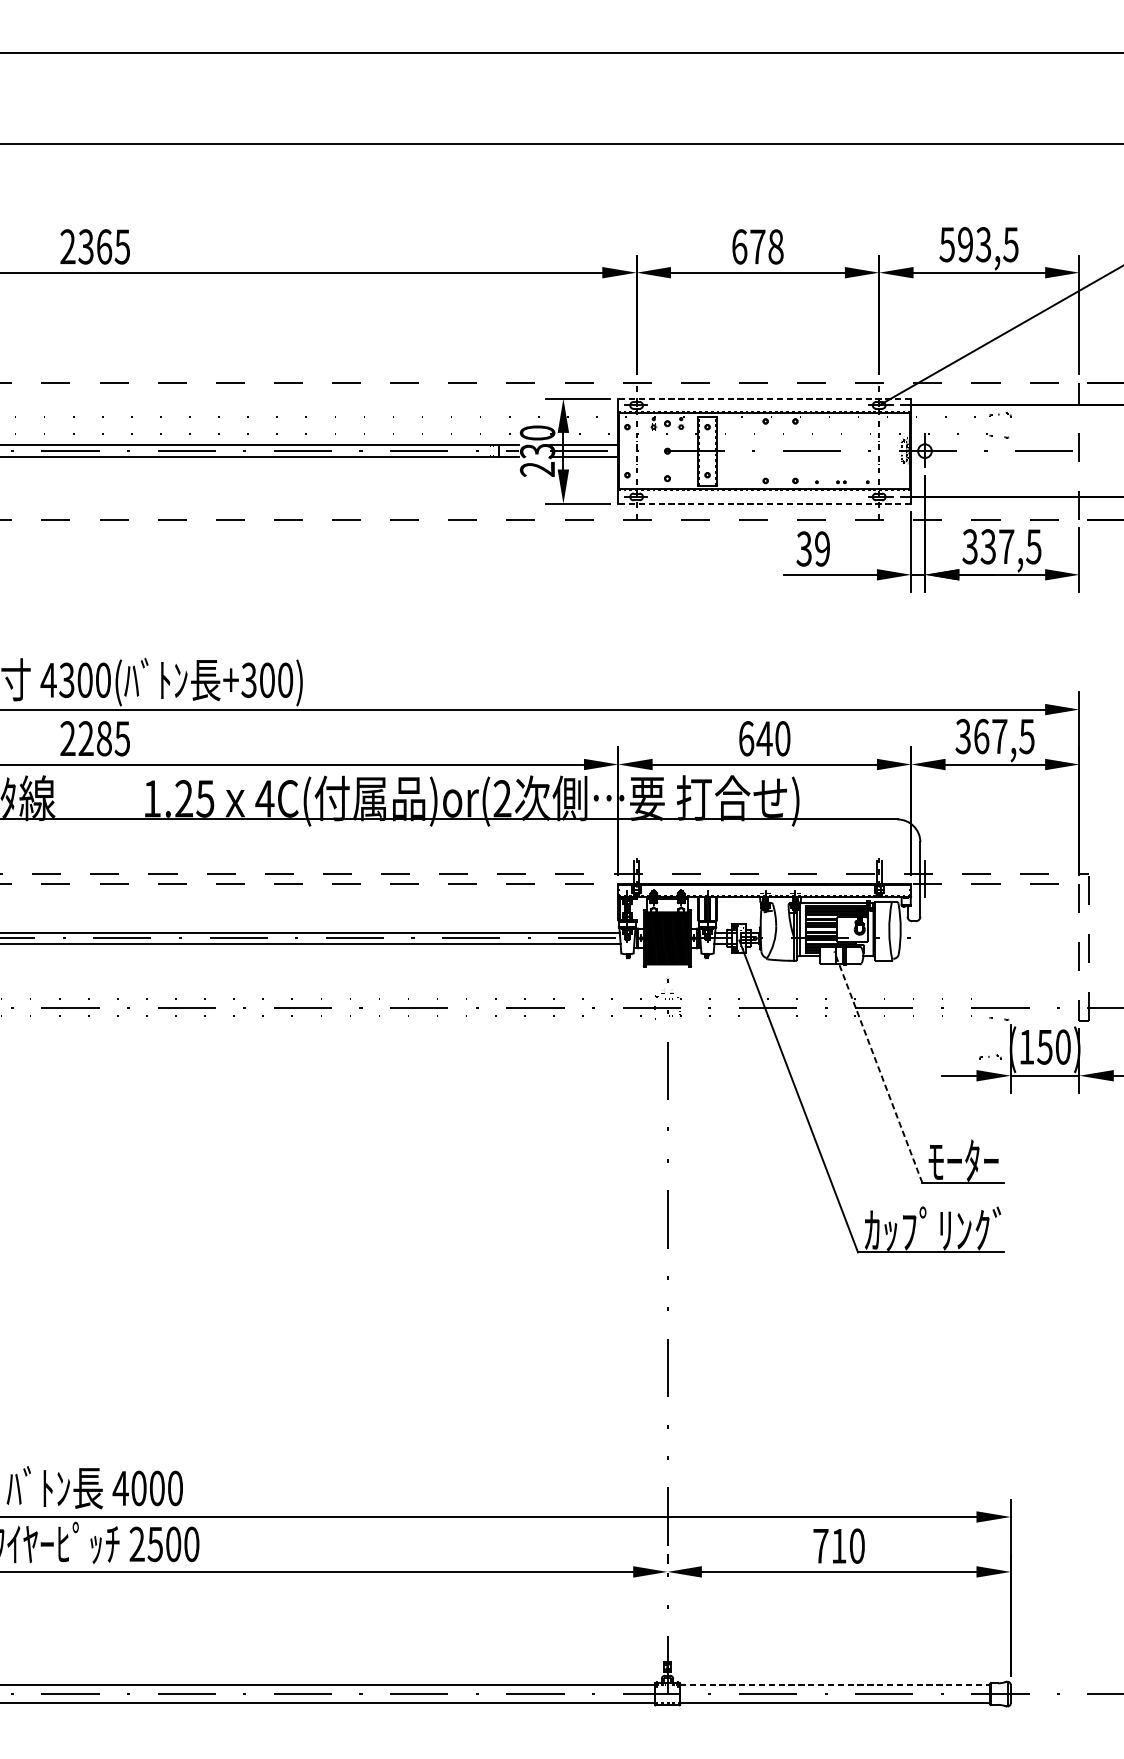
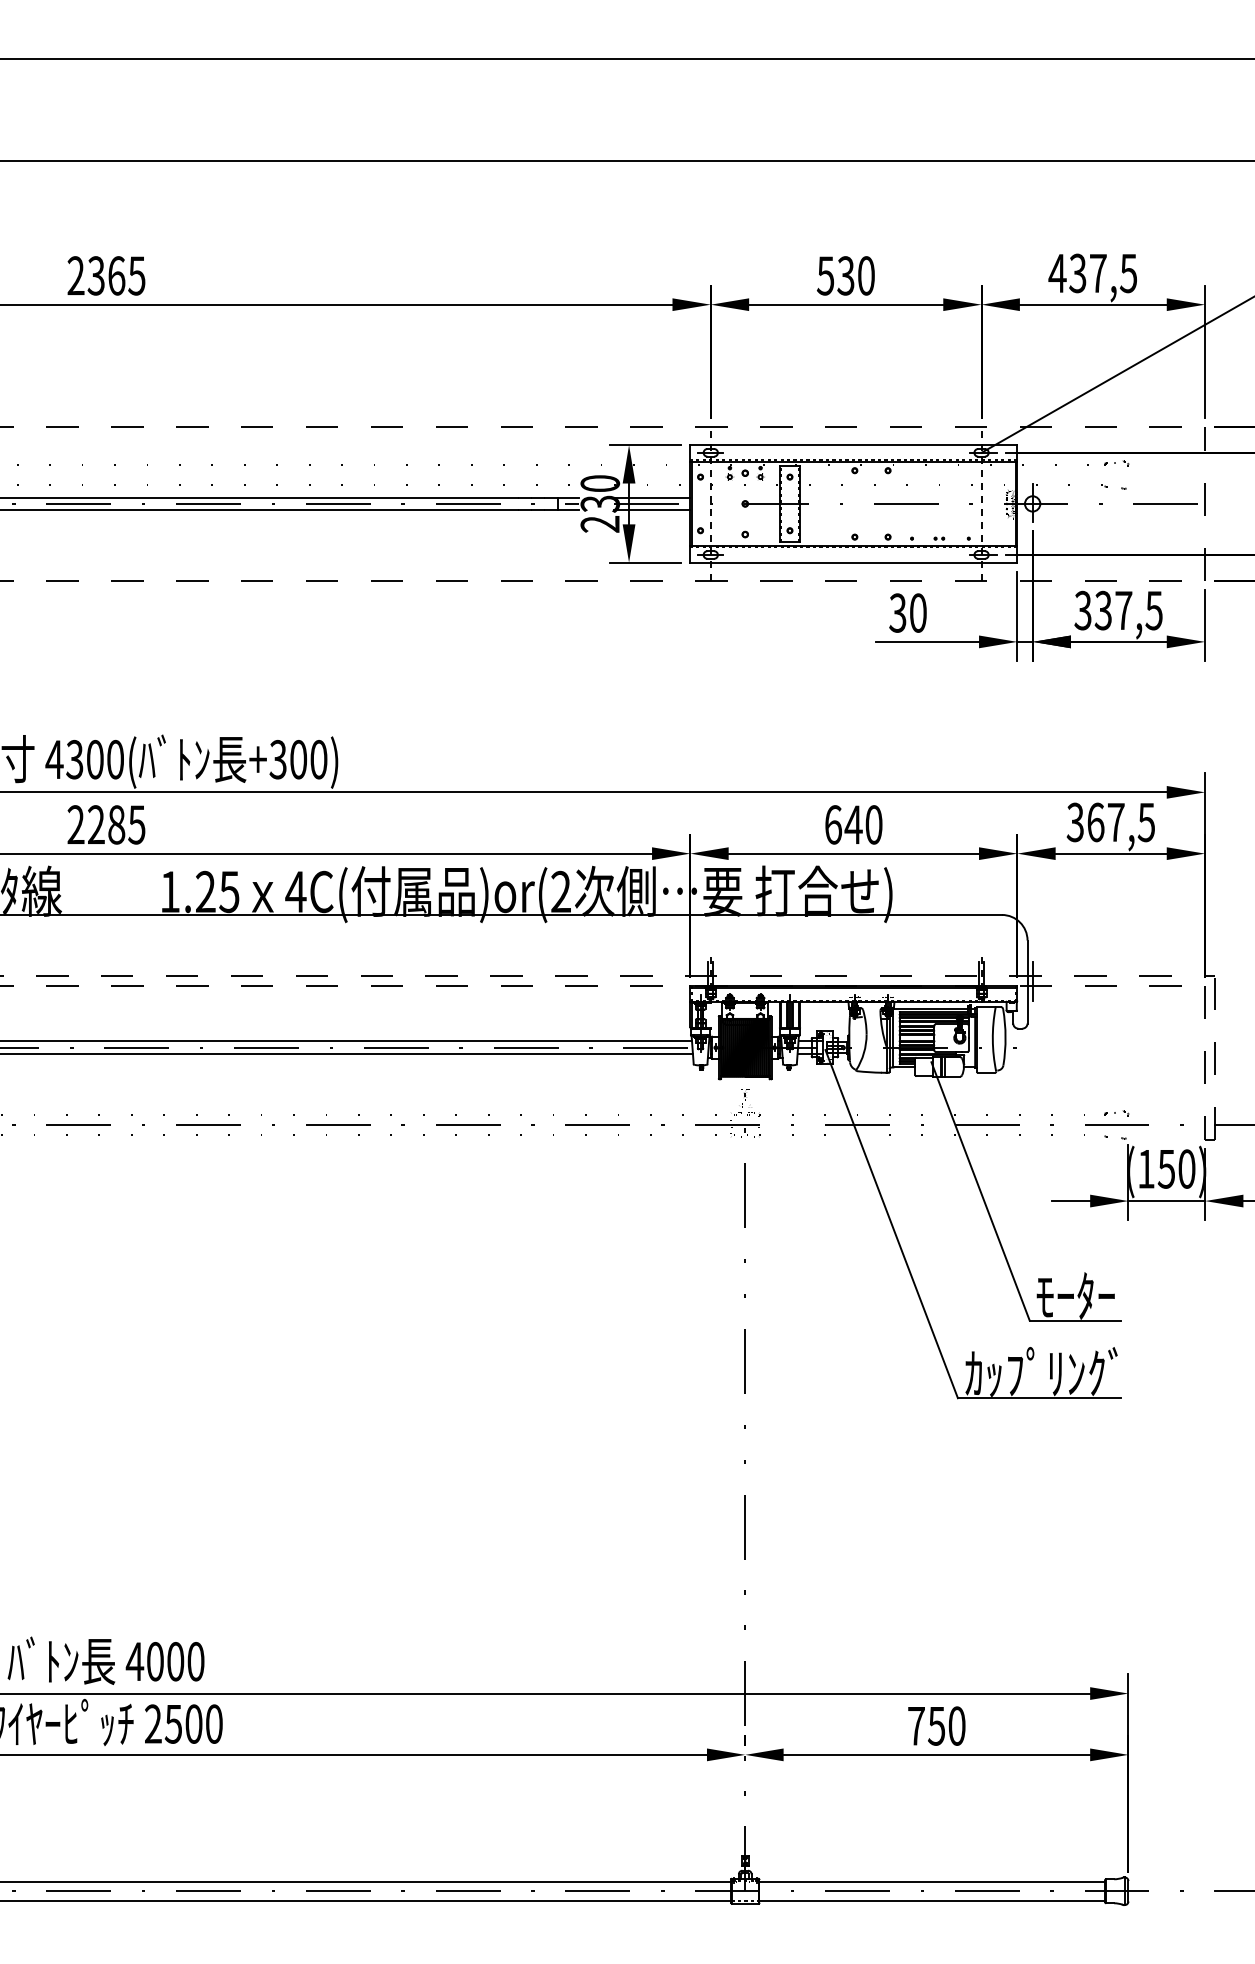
text: (965, 244) -> (1077, 273), 593,5 -> 437,5
text: (757, 246) -> (845, 275), 678 -> 530
line: (764, 398) -> (853, 445), dashed -> solid
line: (764, 503) -> (853, 562), dashed -> solid
text: (821, 548) -> (917, 612), 39 -> 30
part: (990, 1057) -> (1116, 1113), moved
line: (878, 1066) -> (980, 1190), dashed -> solid
text: (838, 1546) -> (936, 1726), 710 -> 750
line: (835, 1685) -> (932, 1881), dashed -> solid

